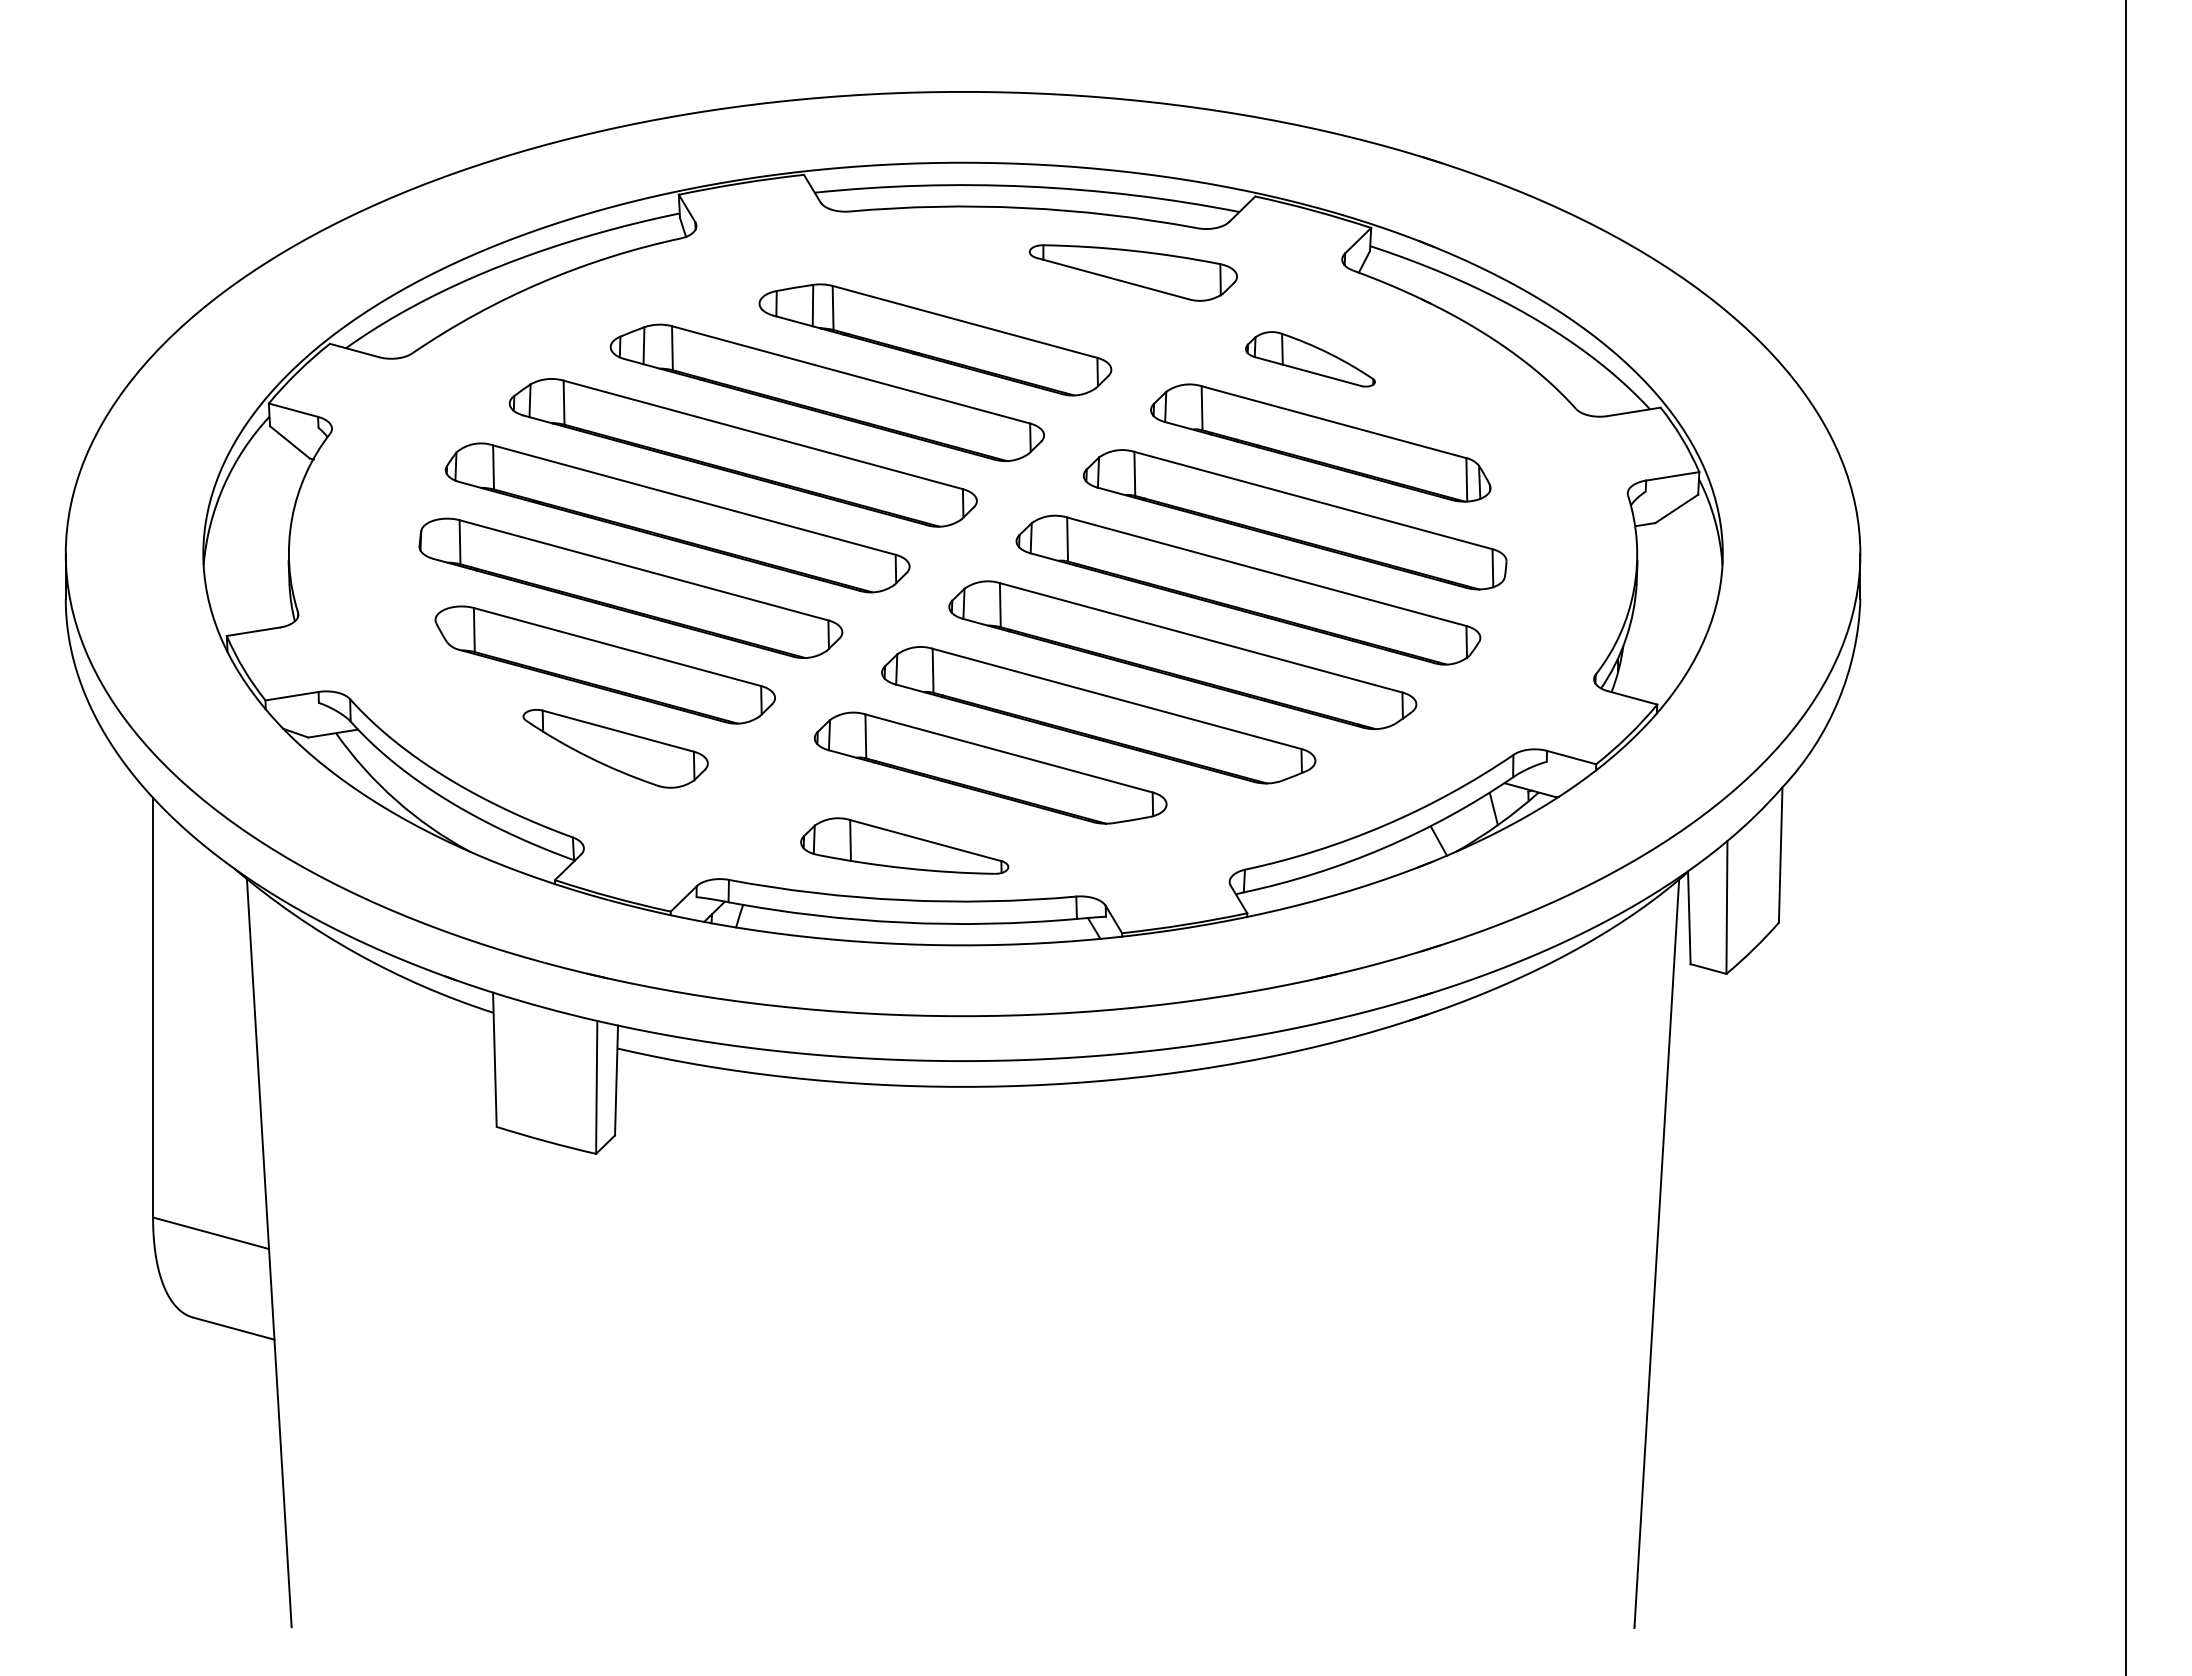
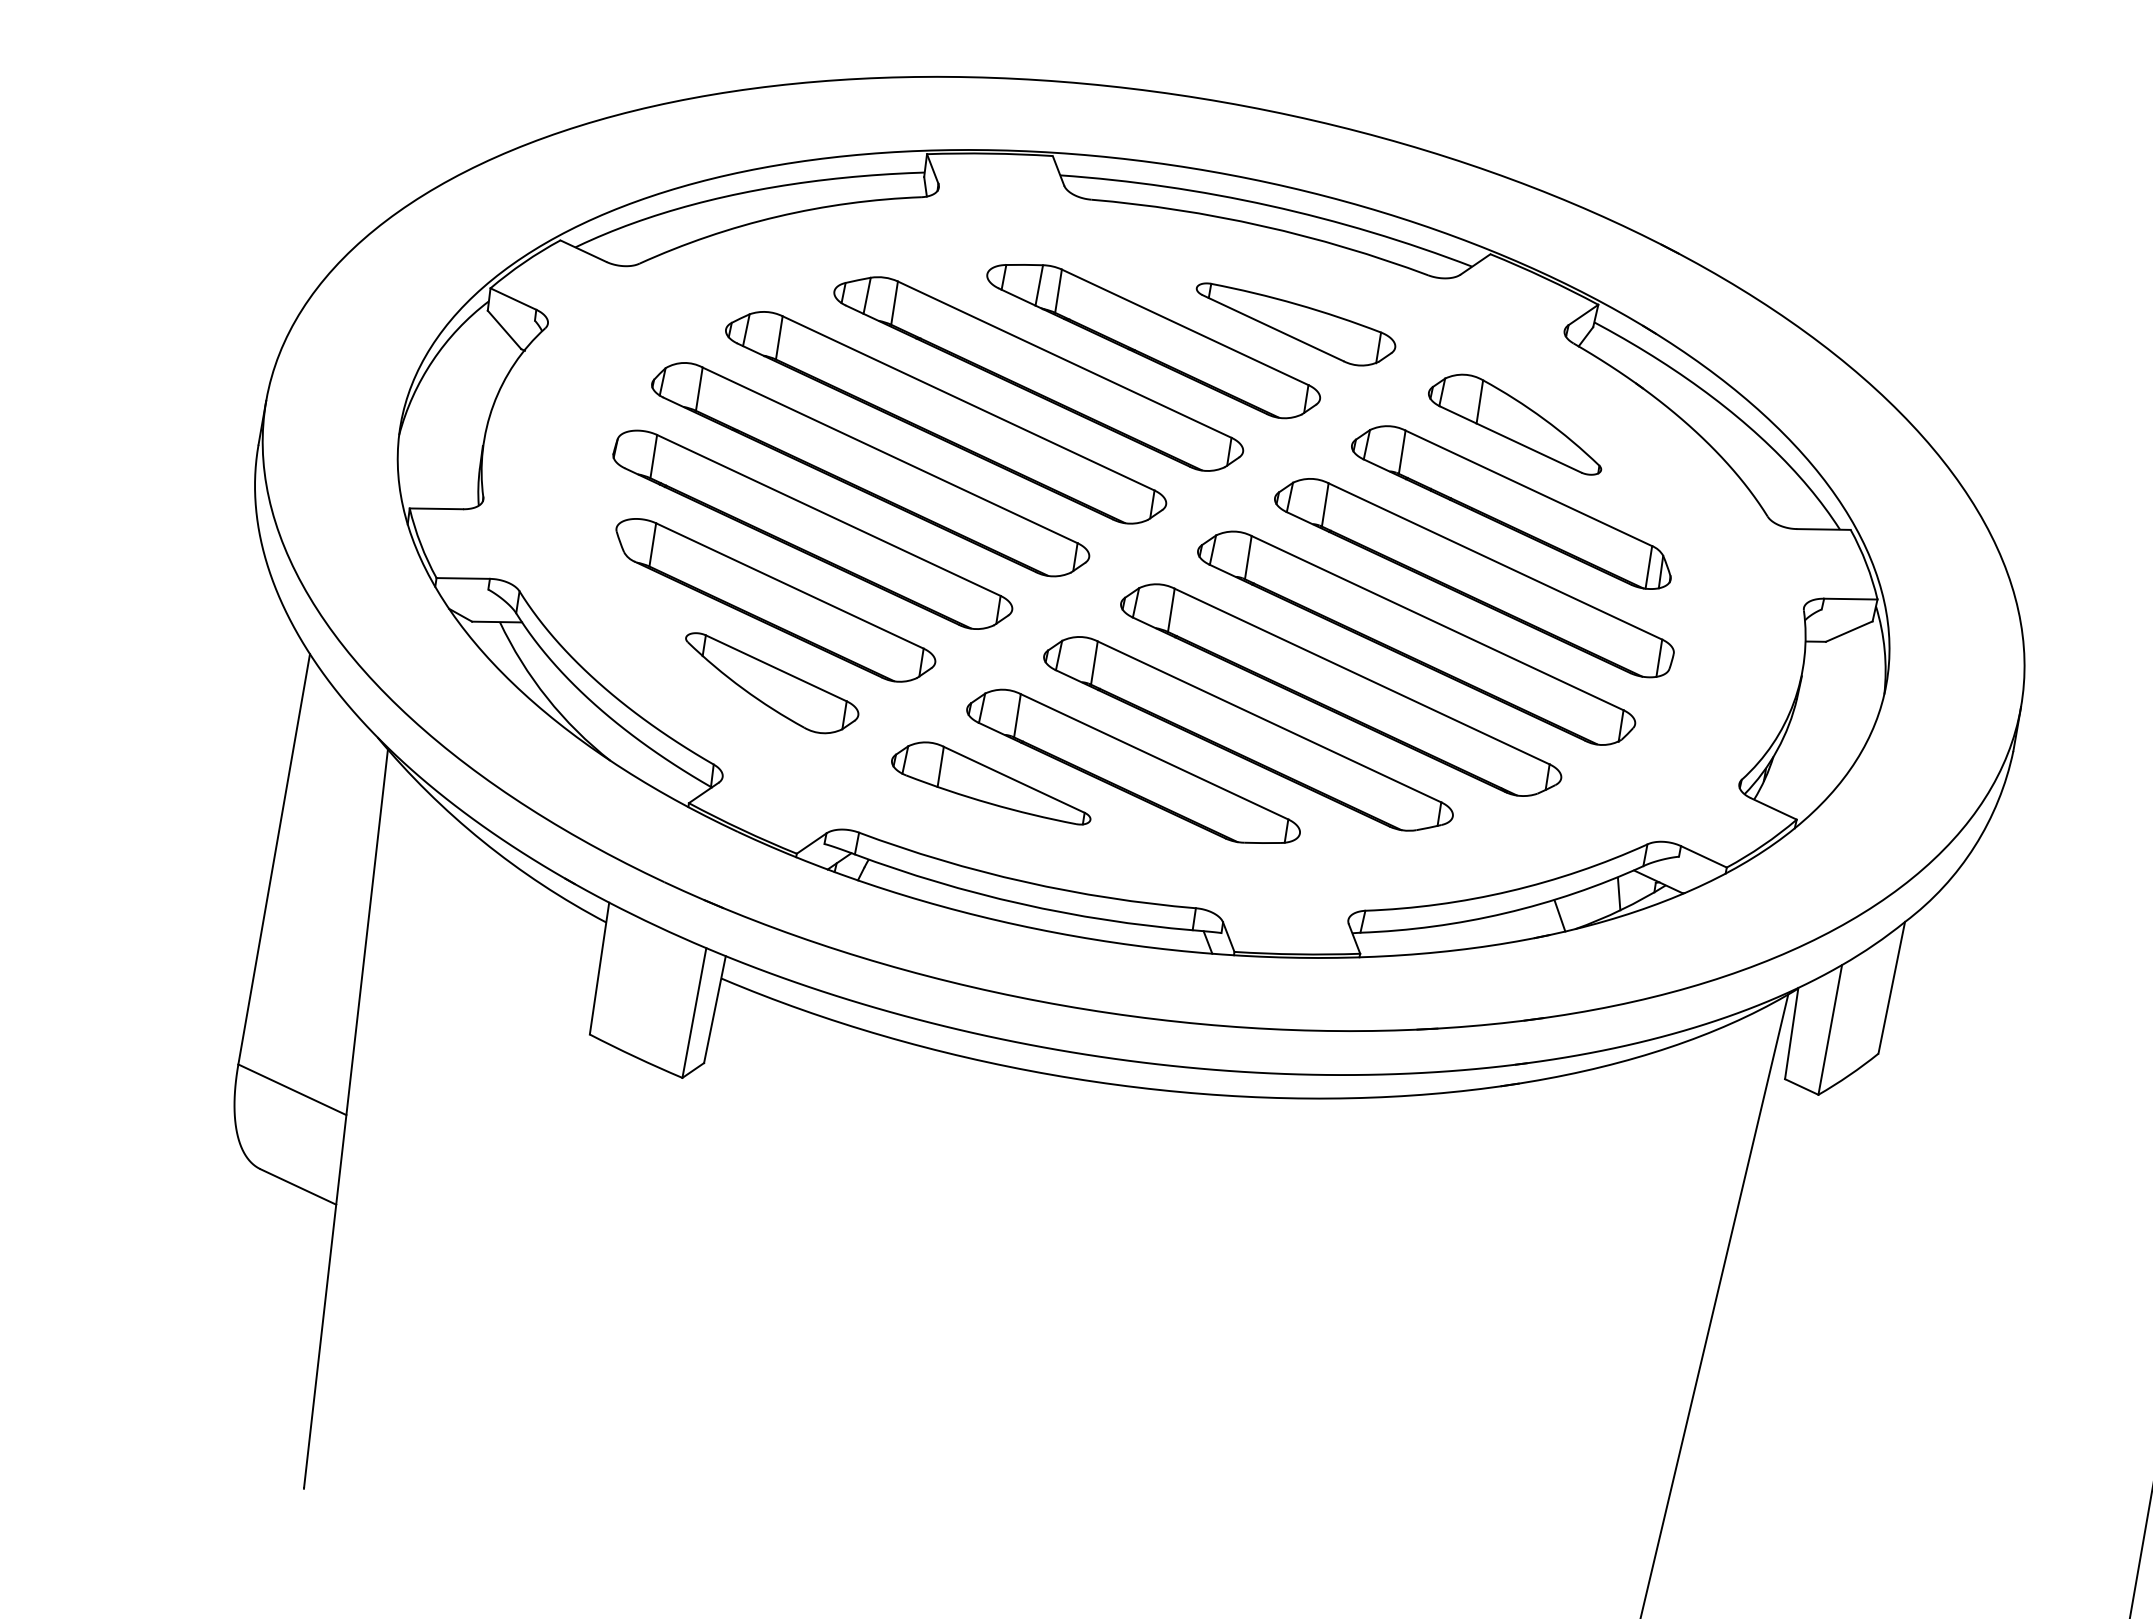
part: (1133, 272) -> (1294, 325), moved
part: (1310, 359) -> (1516, 423), size x1.43
part: (904, 845) -> (992, 780), moved

